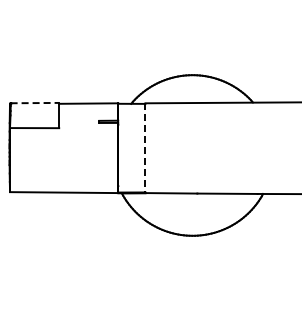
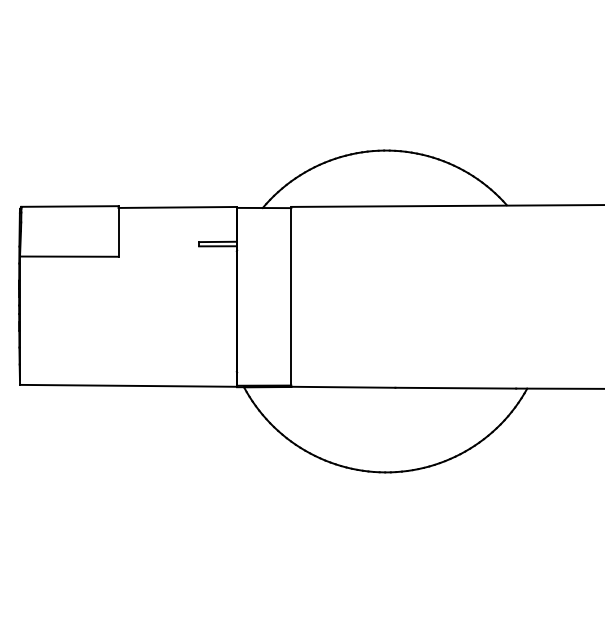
line: (35, 103) -> (71, 207), dashed -> solid
line: (145, 148) -> (291, 297), dashed -> solid

